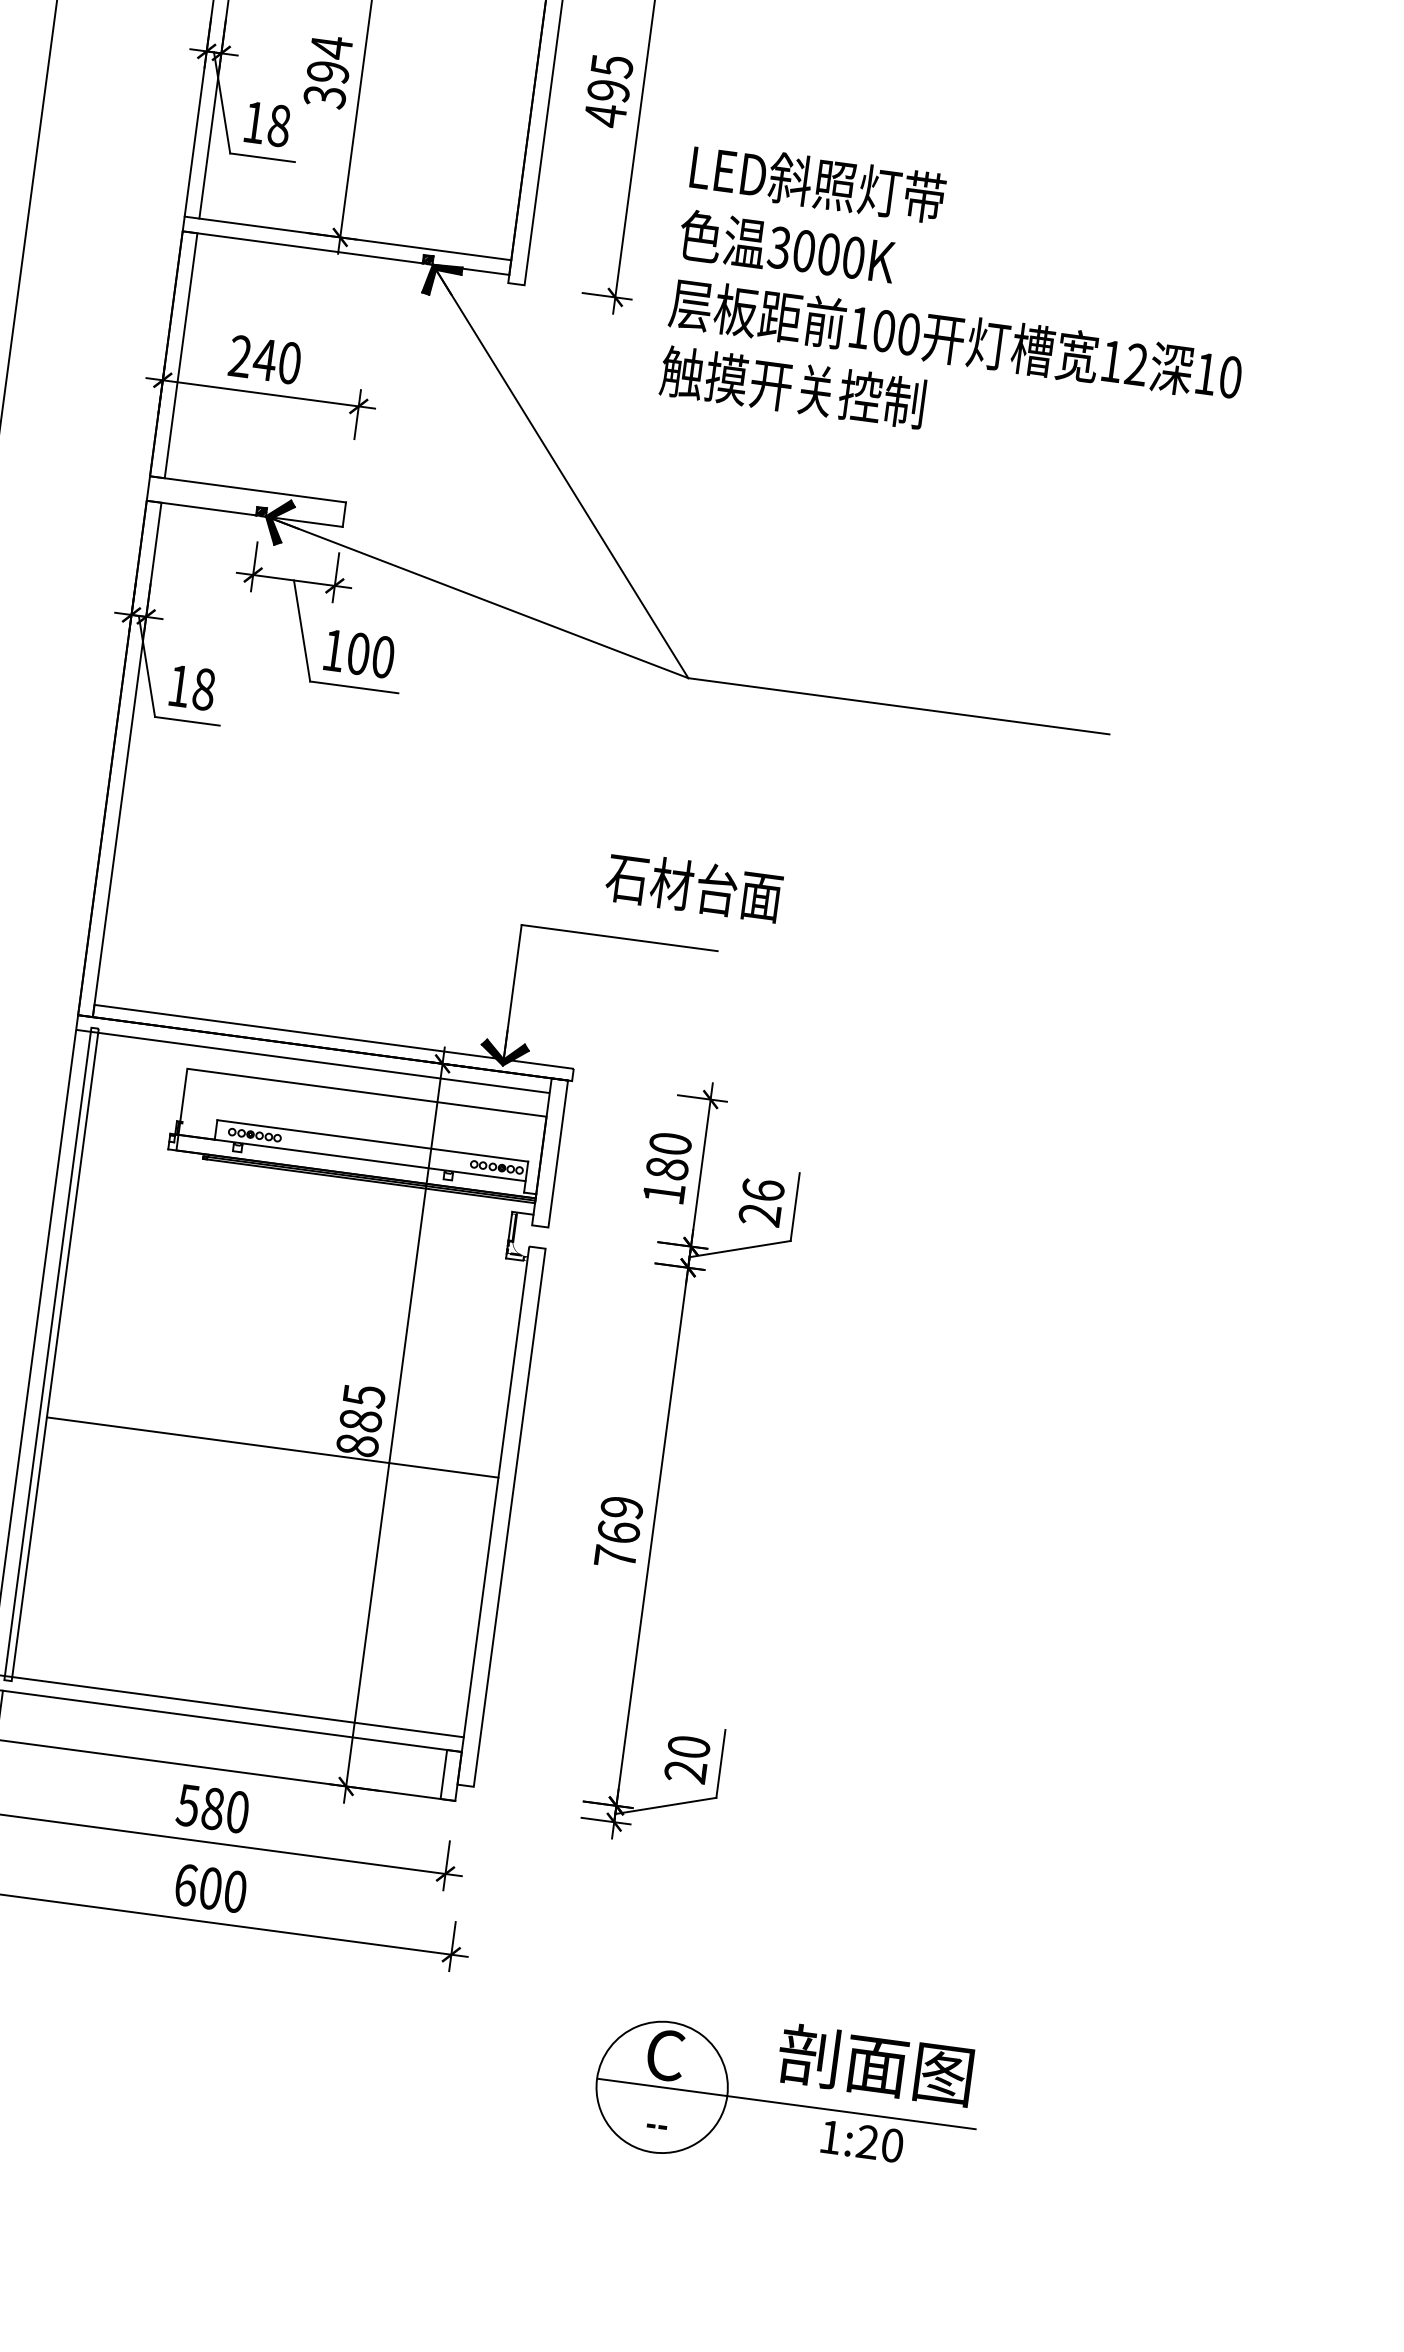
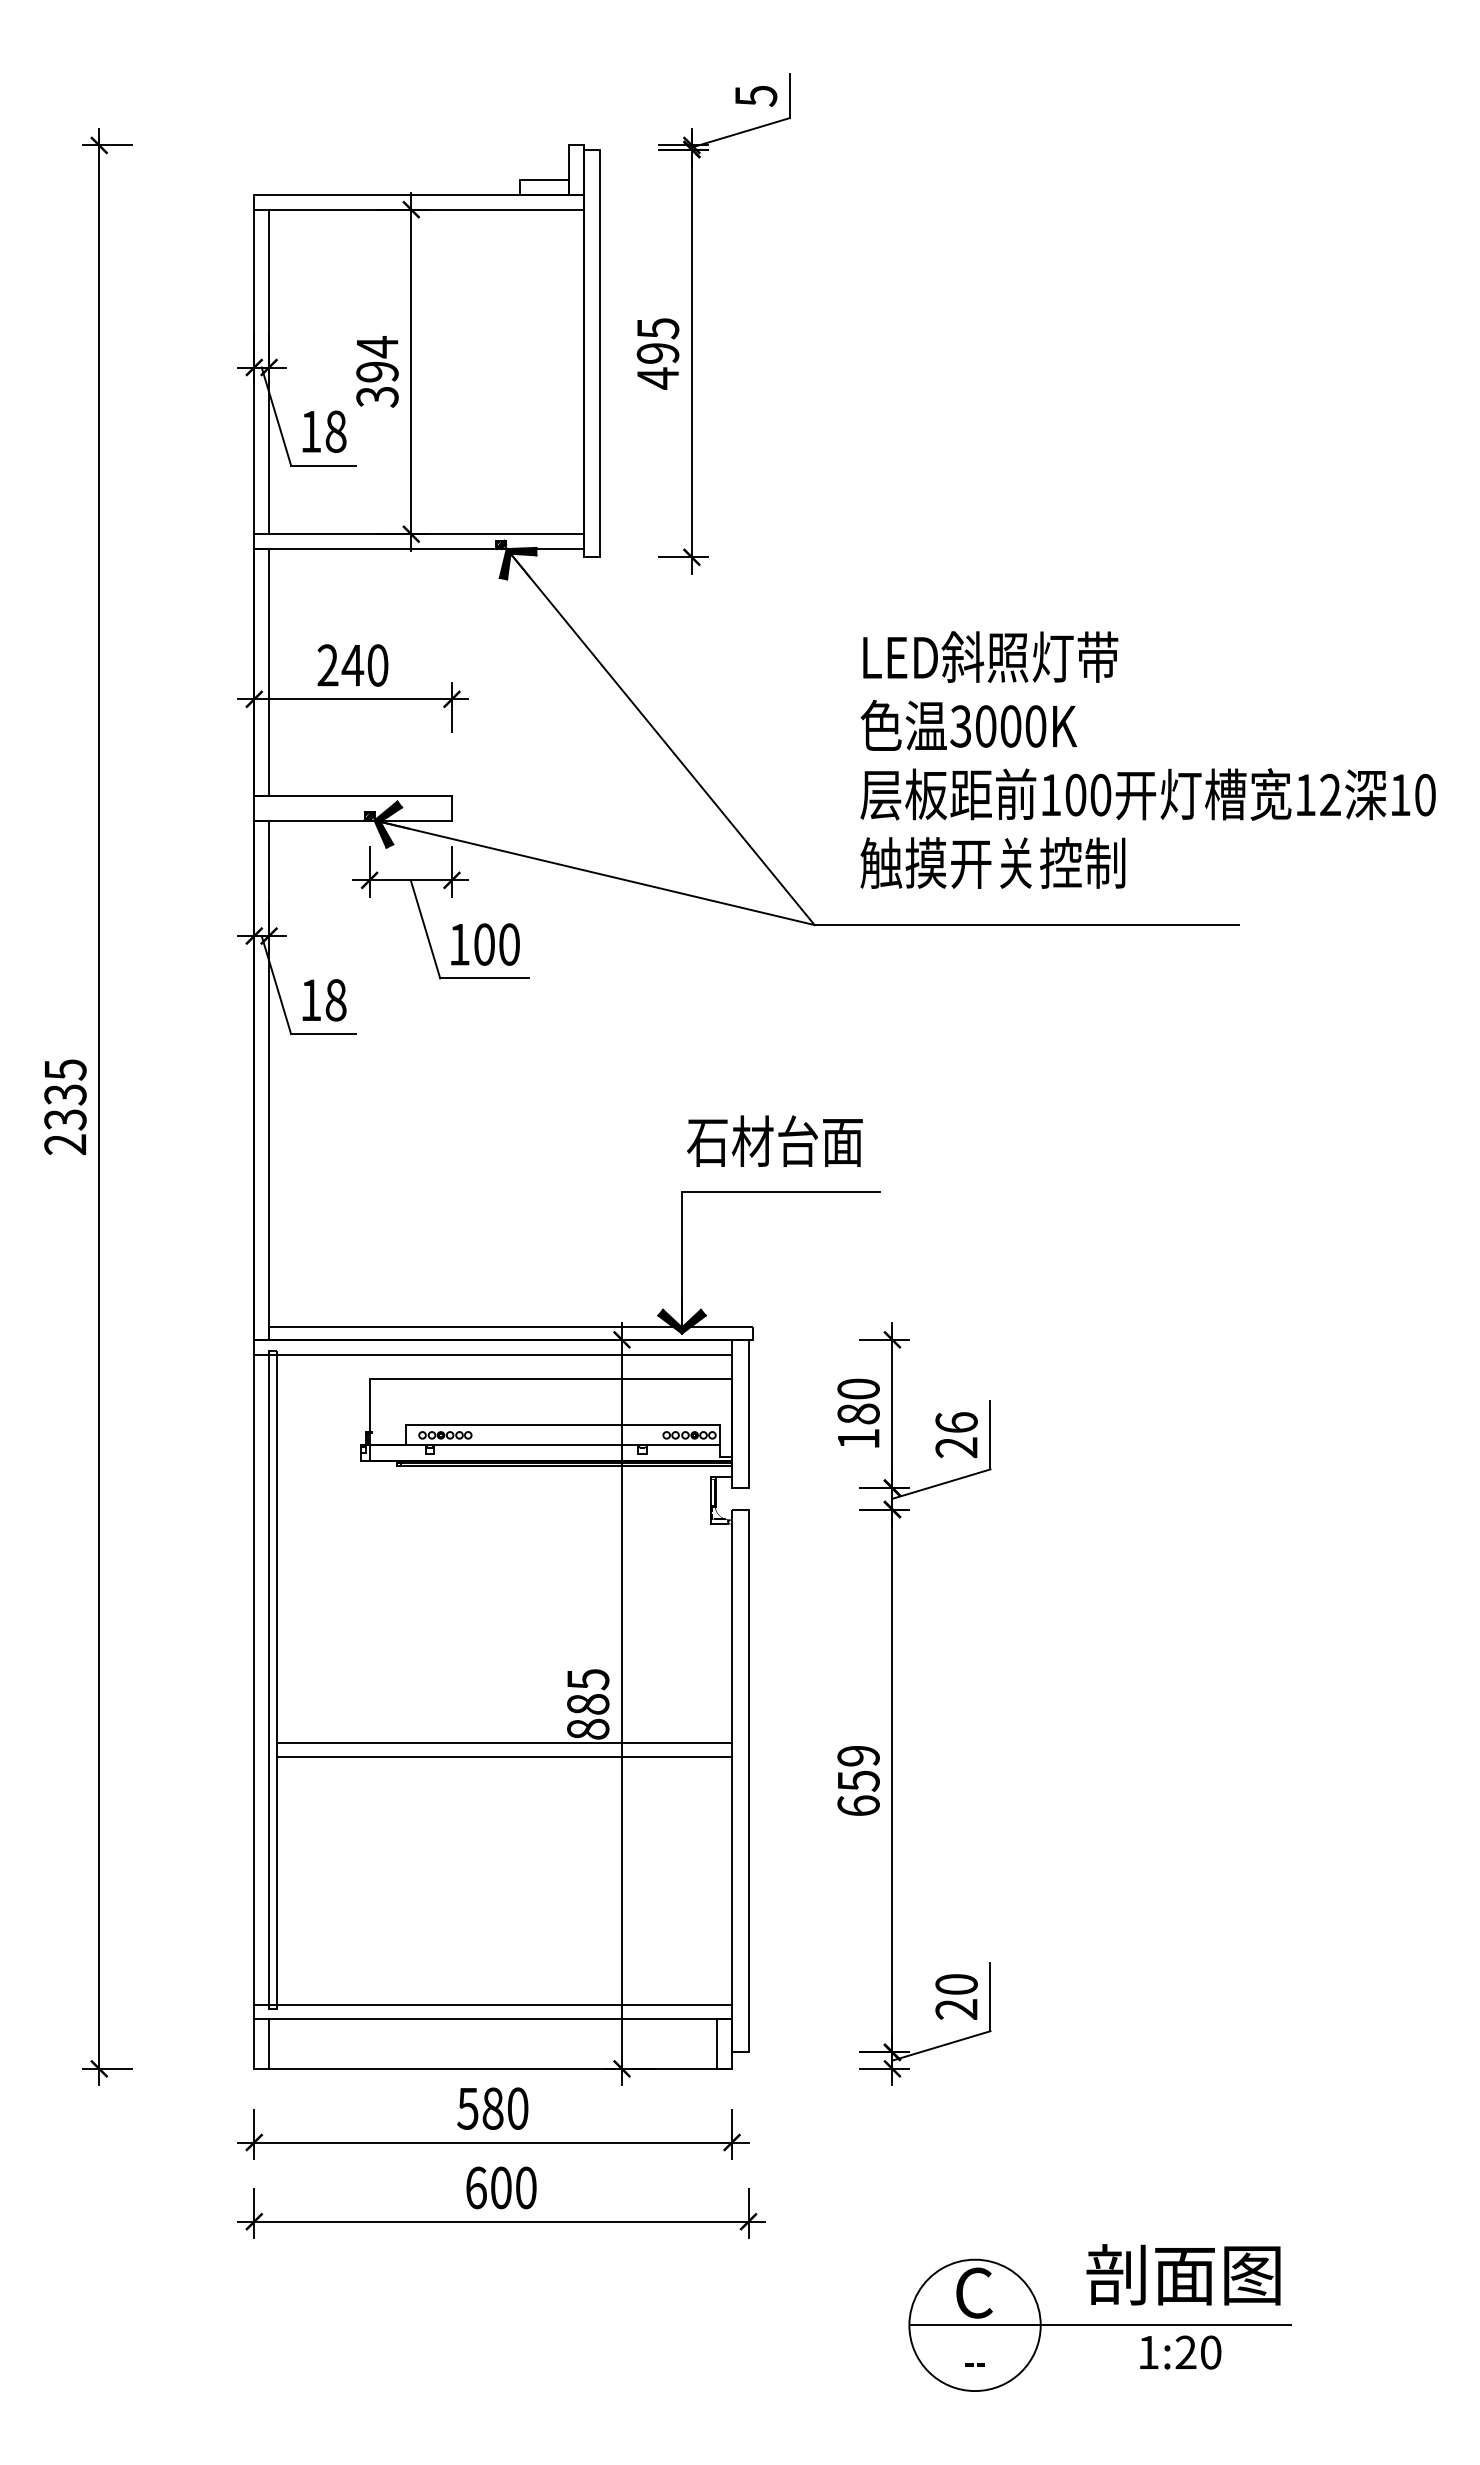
text: (959, 305) -> (1147, 759), moved
text: (693, 886) -> (774, 1140), moved
line: (270, 1462) -> (504, 1757), added
text: (617, 1544) -> (858, 1793), 769 -> 659

